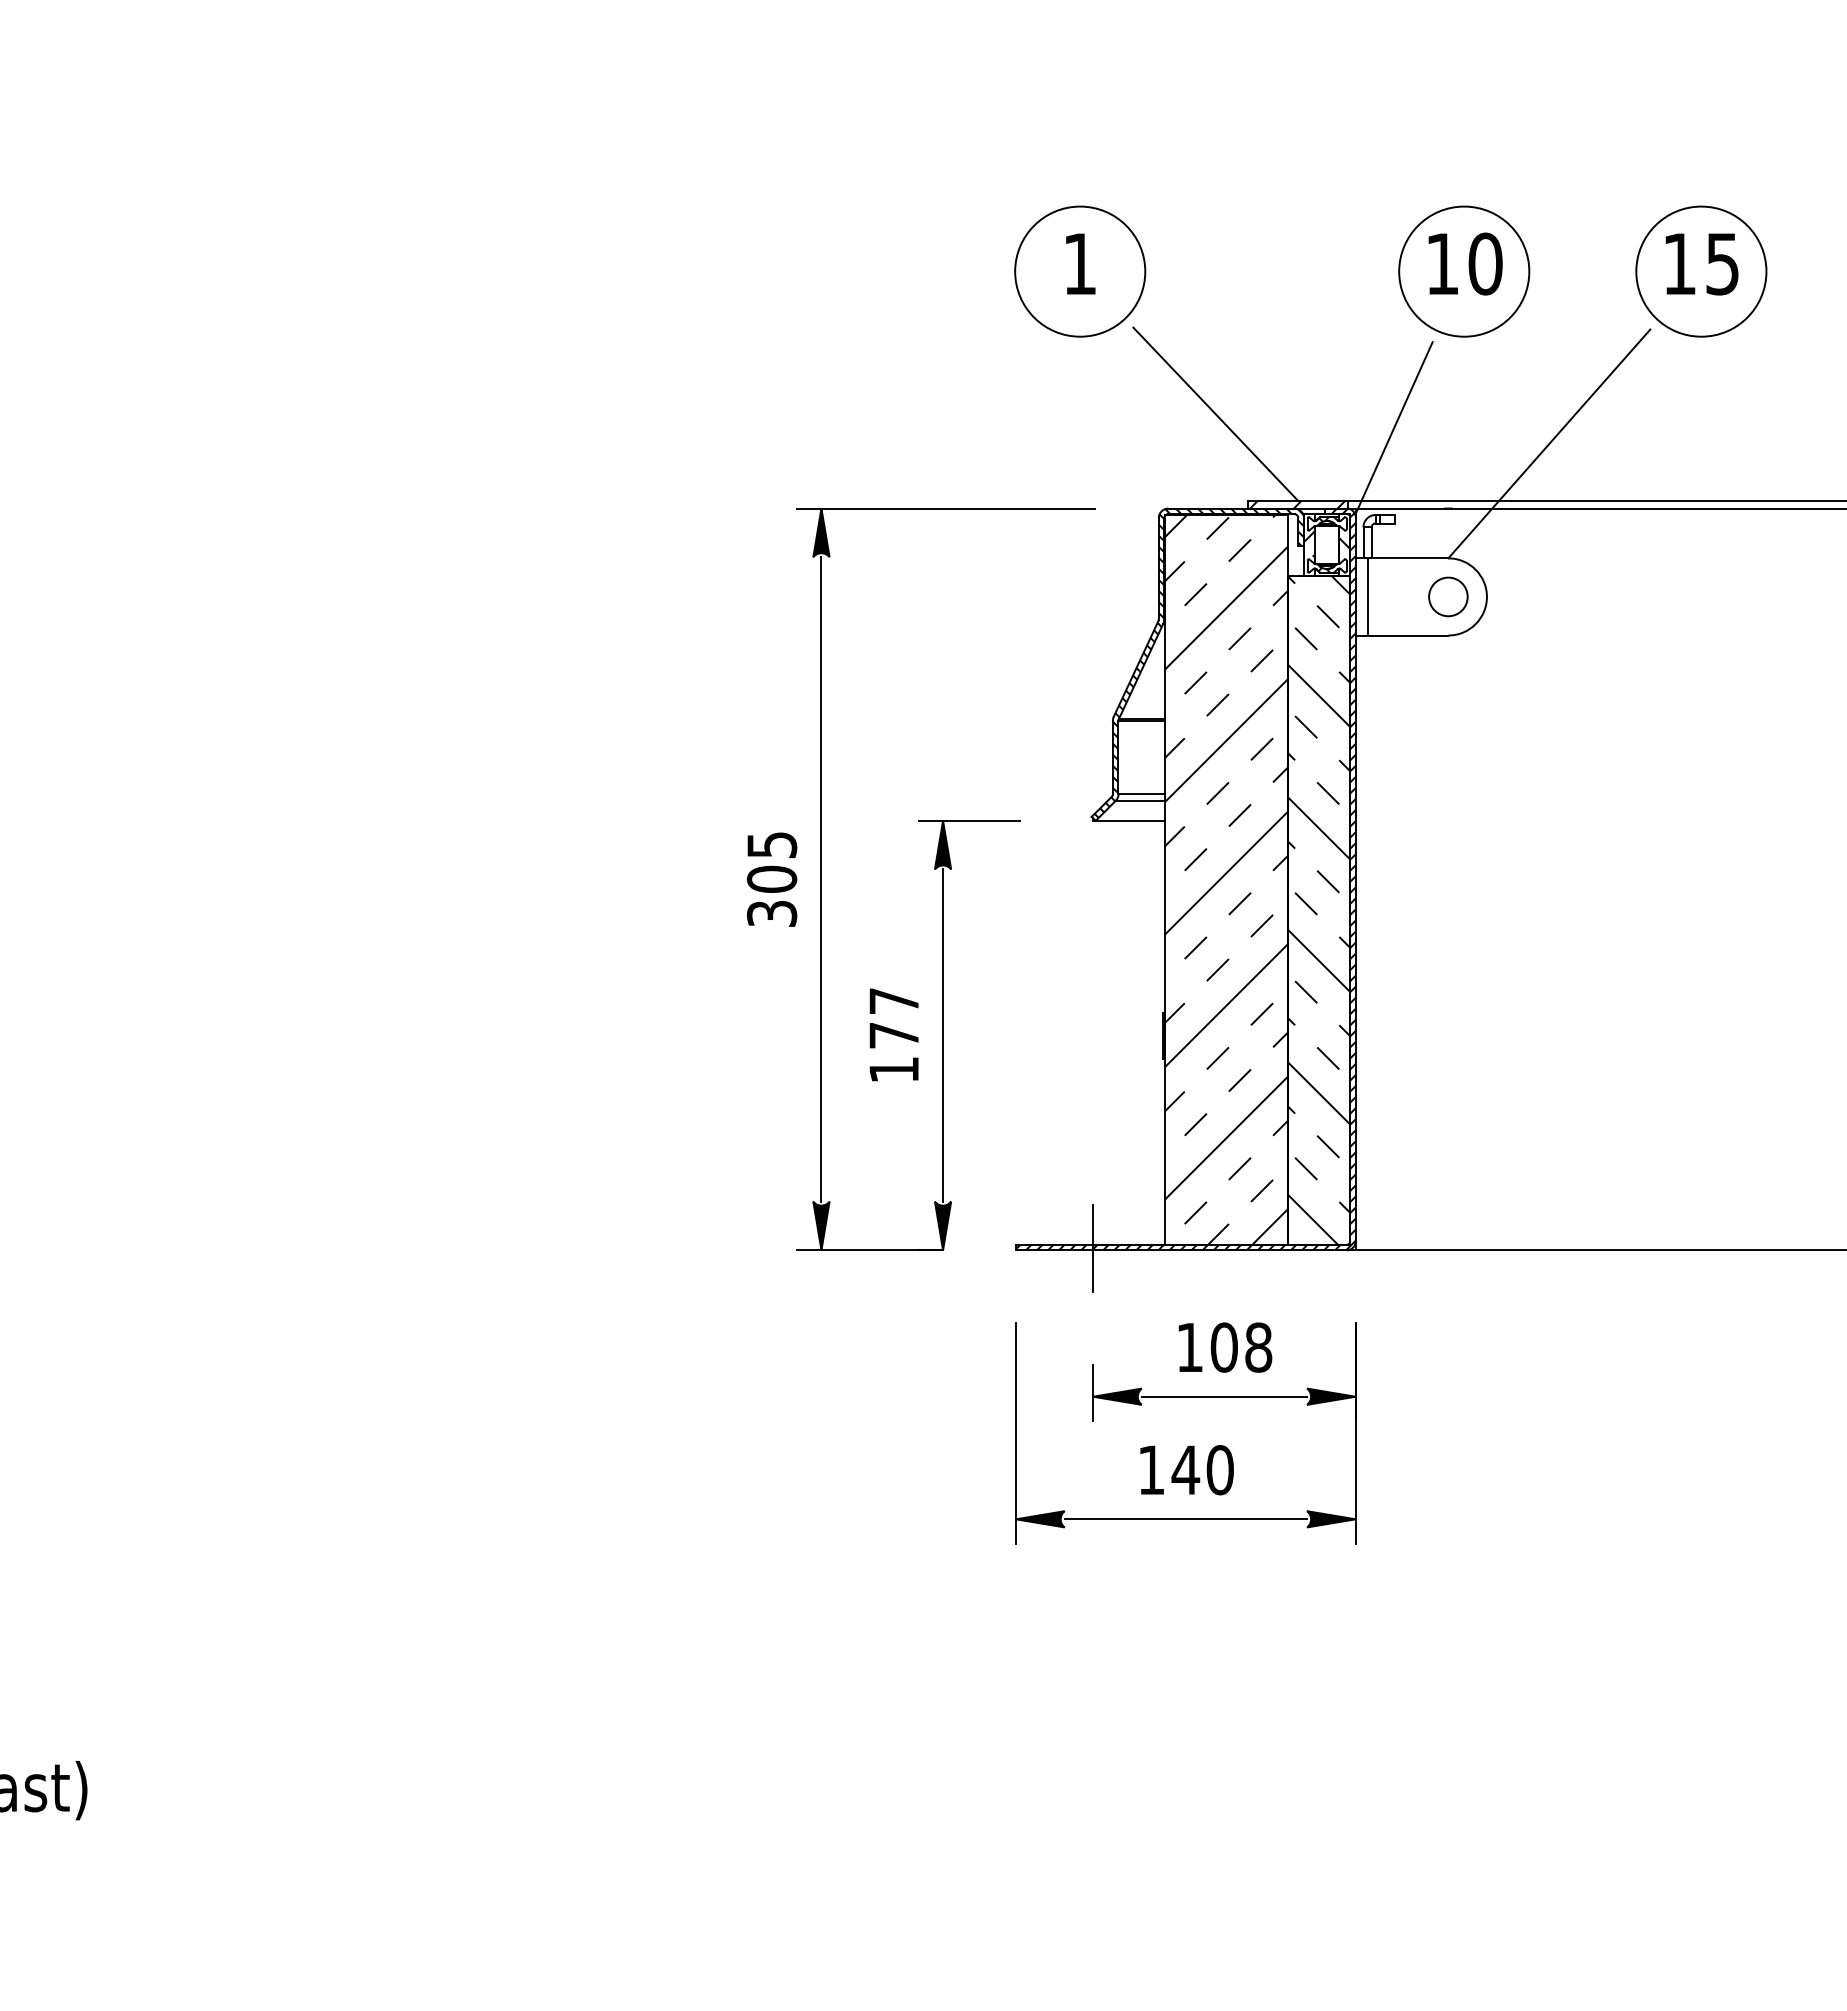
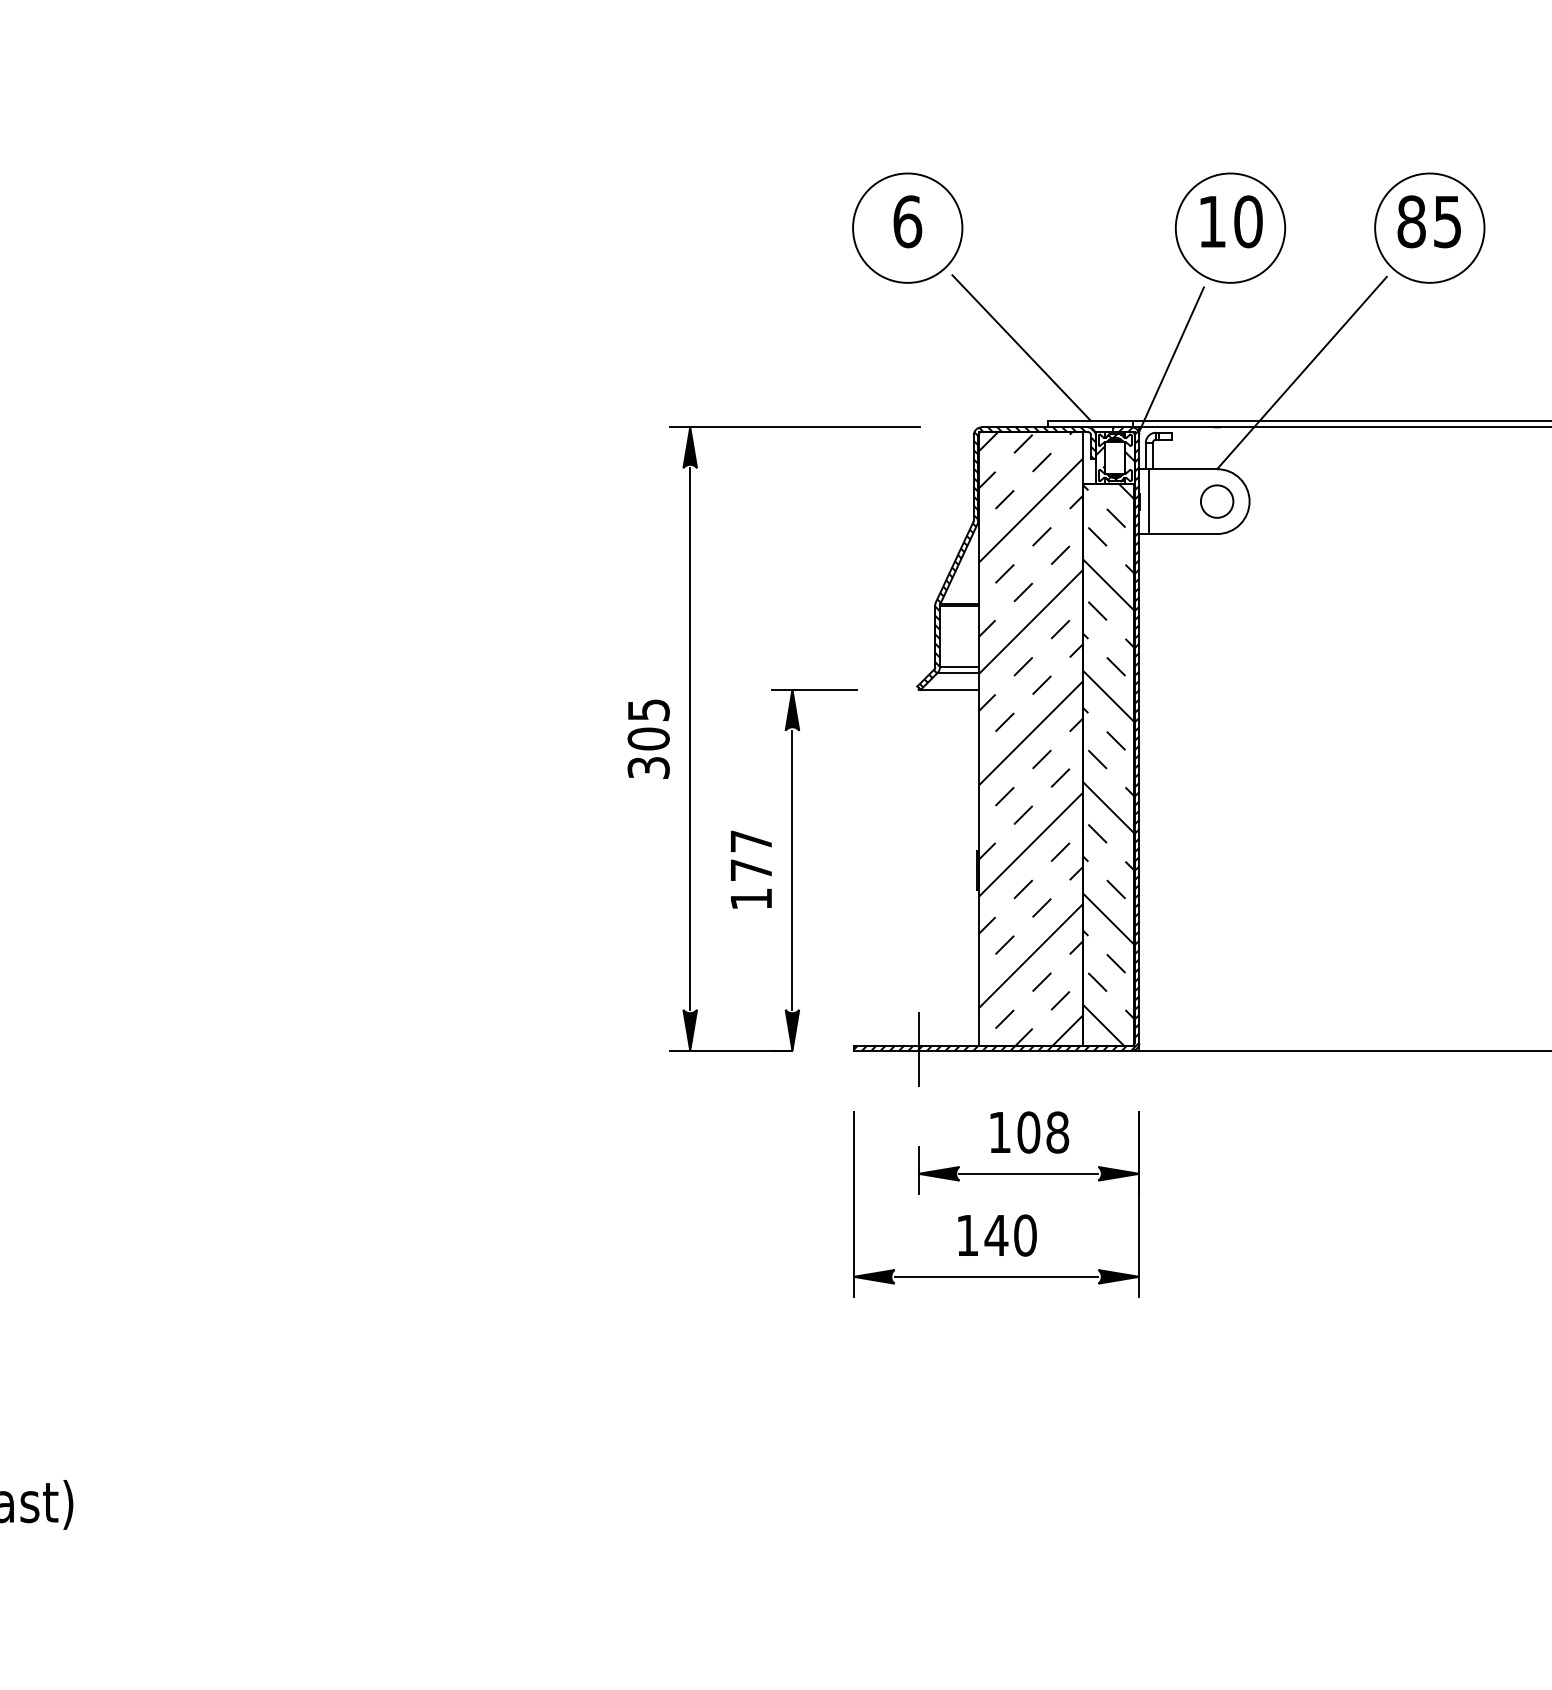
text: (1080, 263) -> (907, 221), 1 -> 6
text: (1679, 263) -> (1411, 221), 15 -> 85
hatch: (1297, 504) -> (1090, 423), removed

